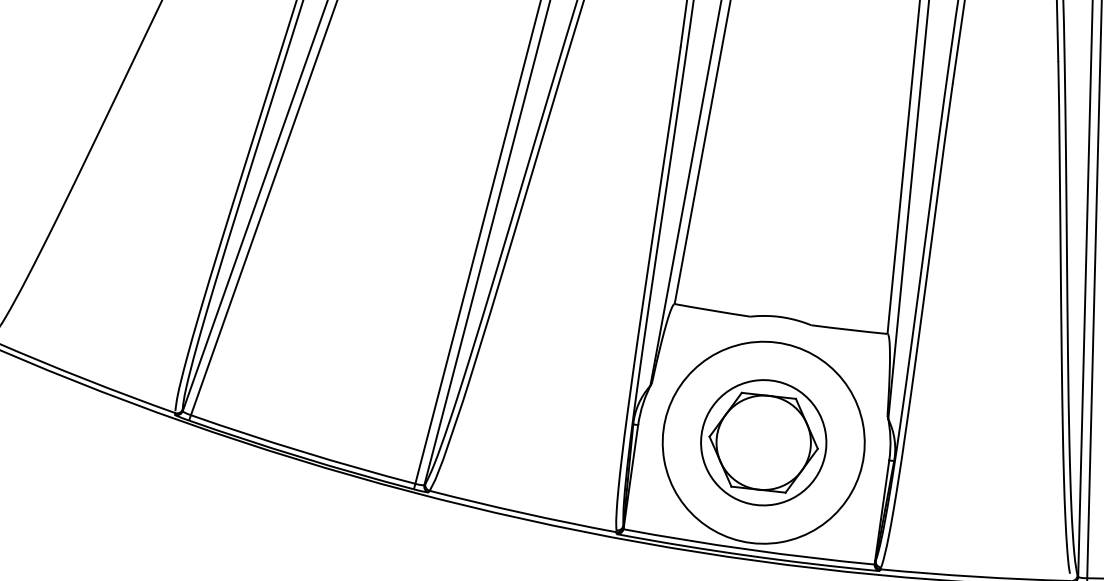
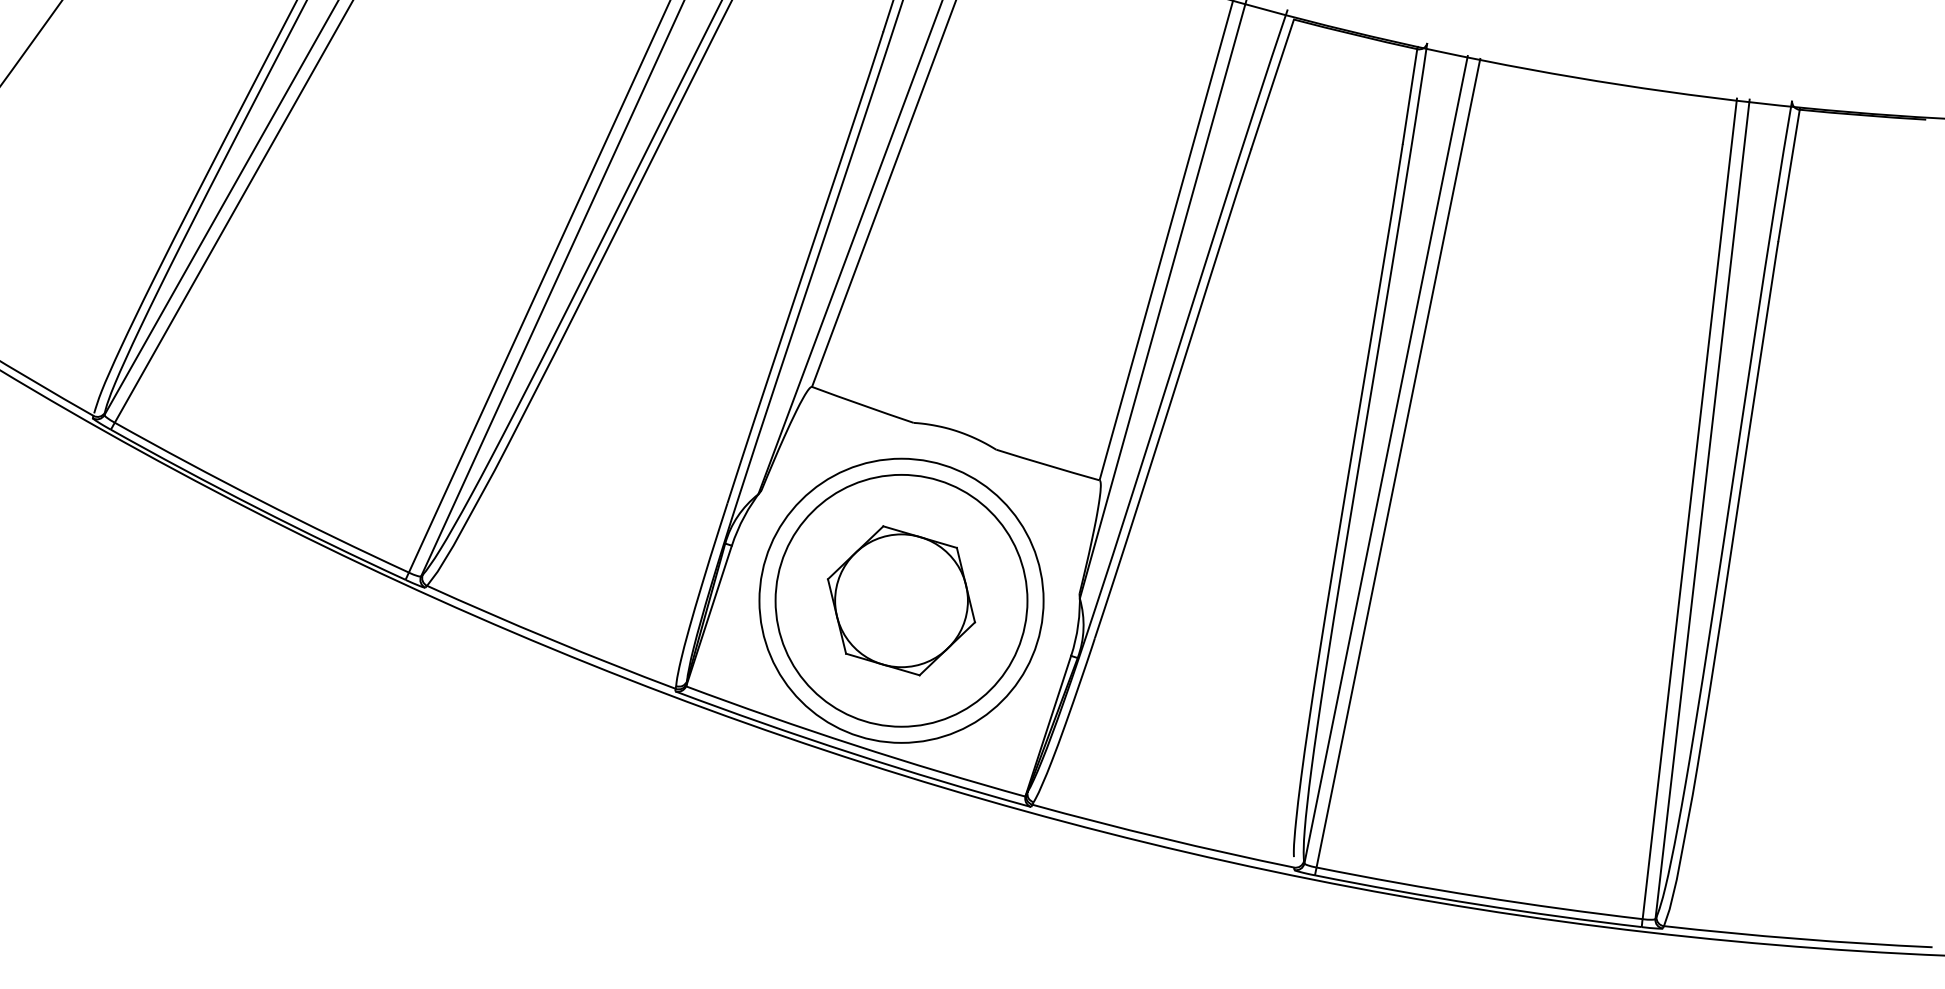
circle: (763, 442) -> (901, 600), size x1.43

